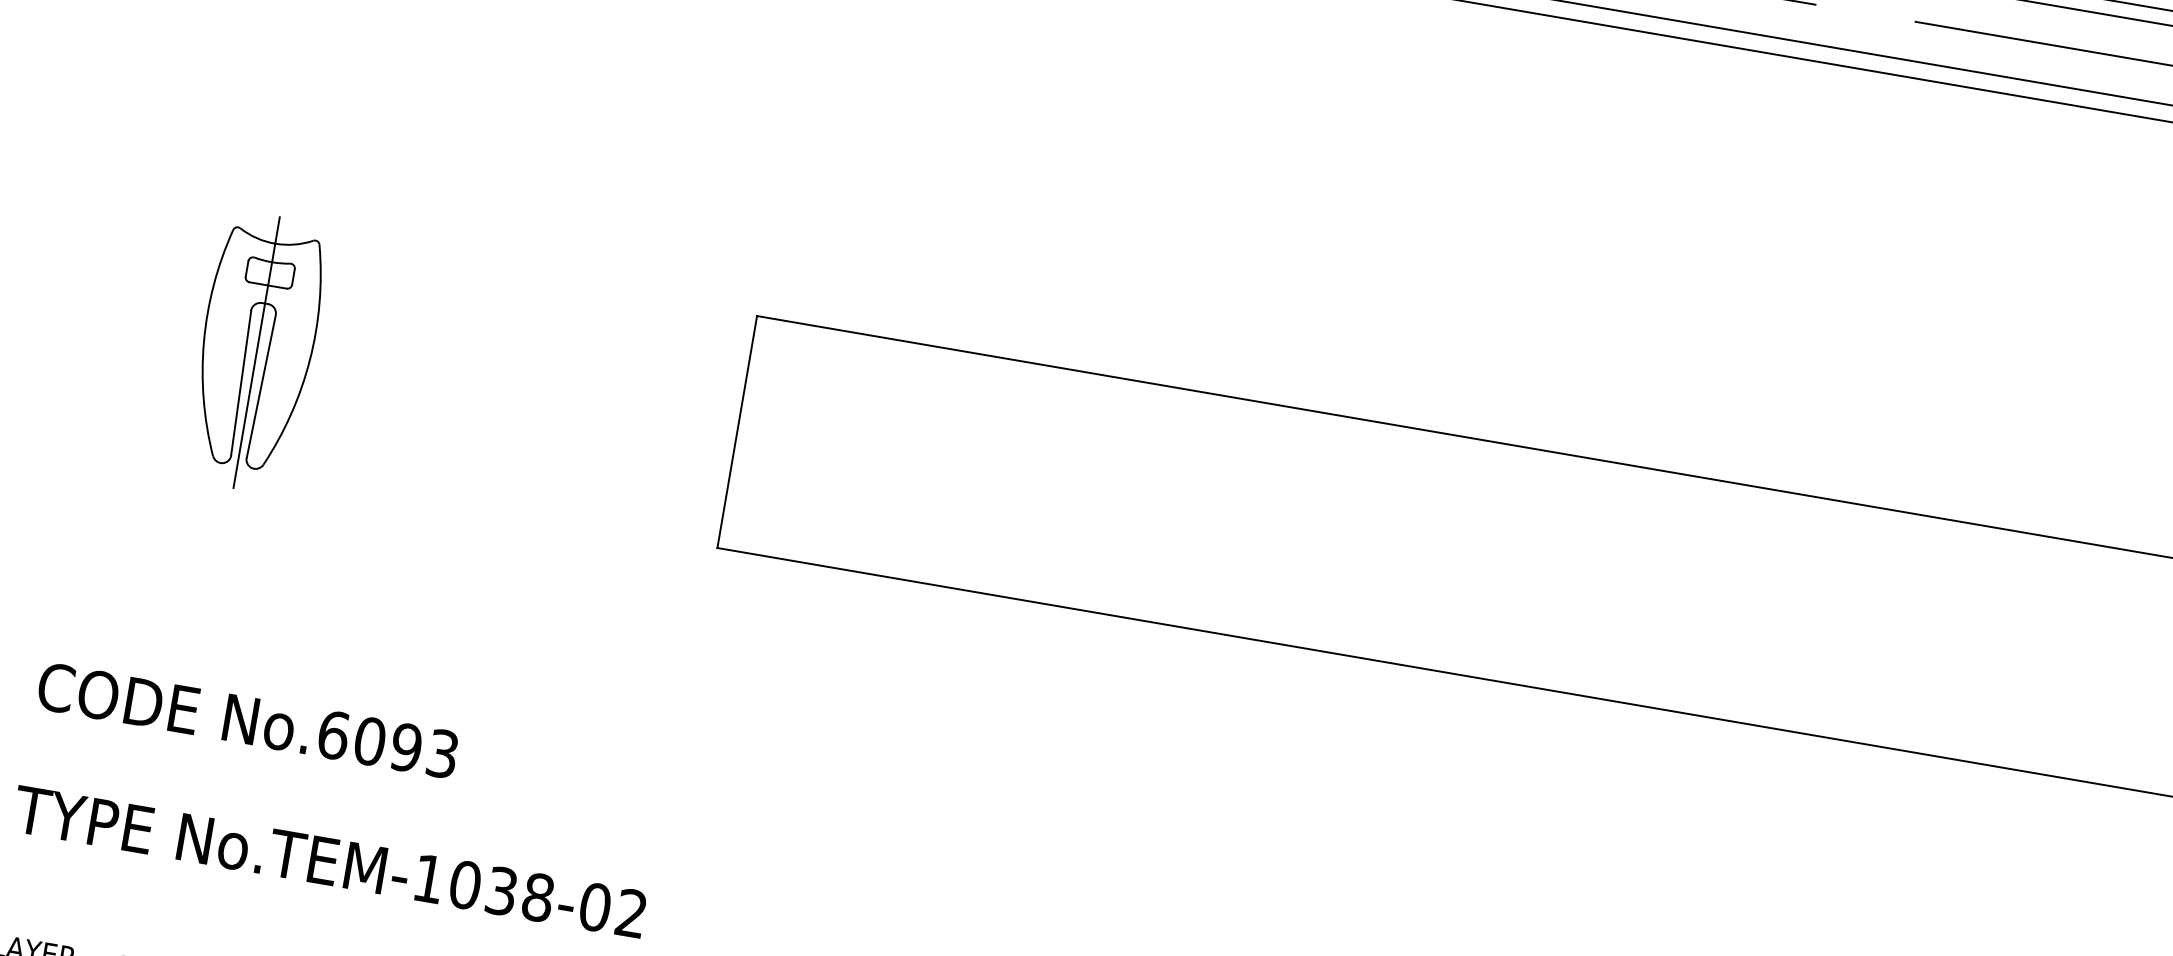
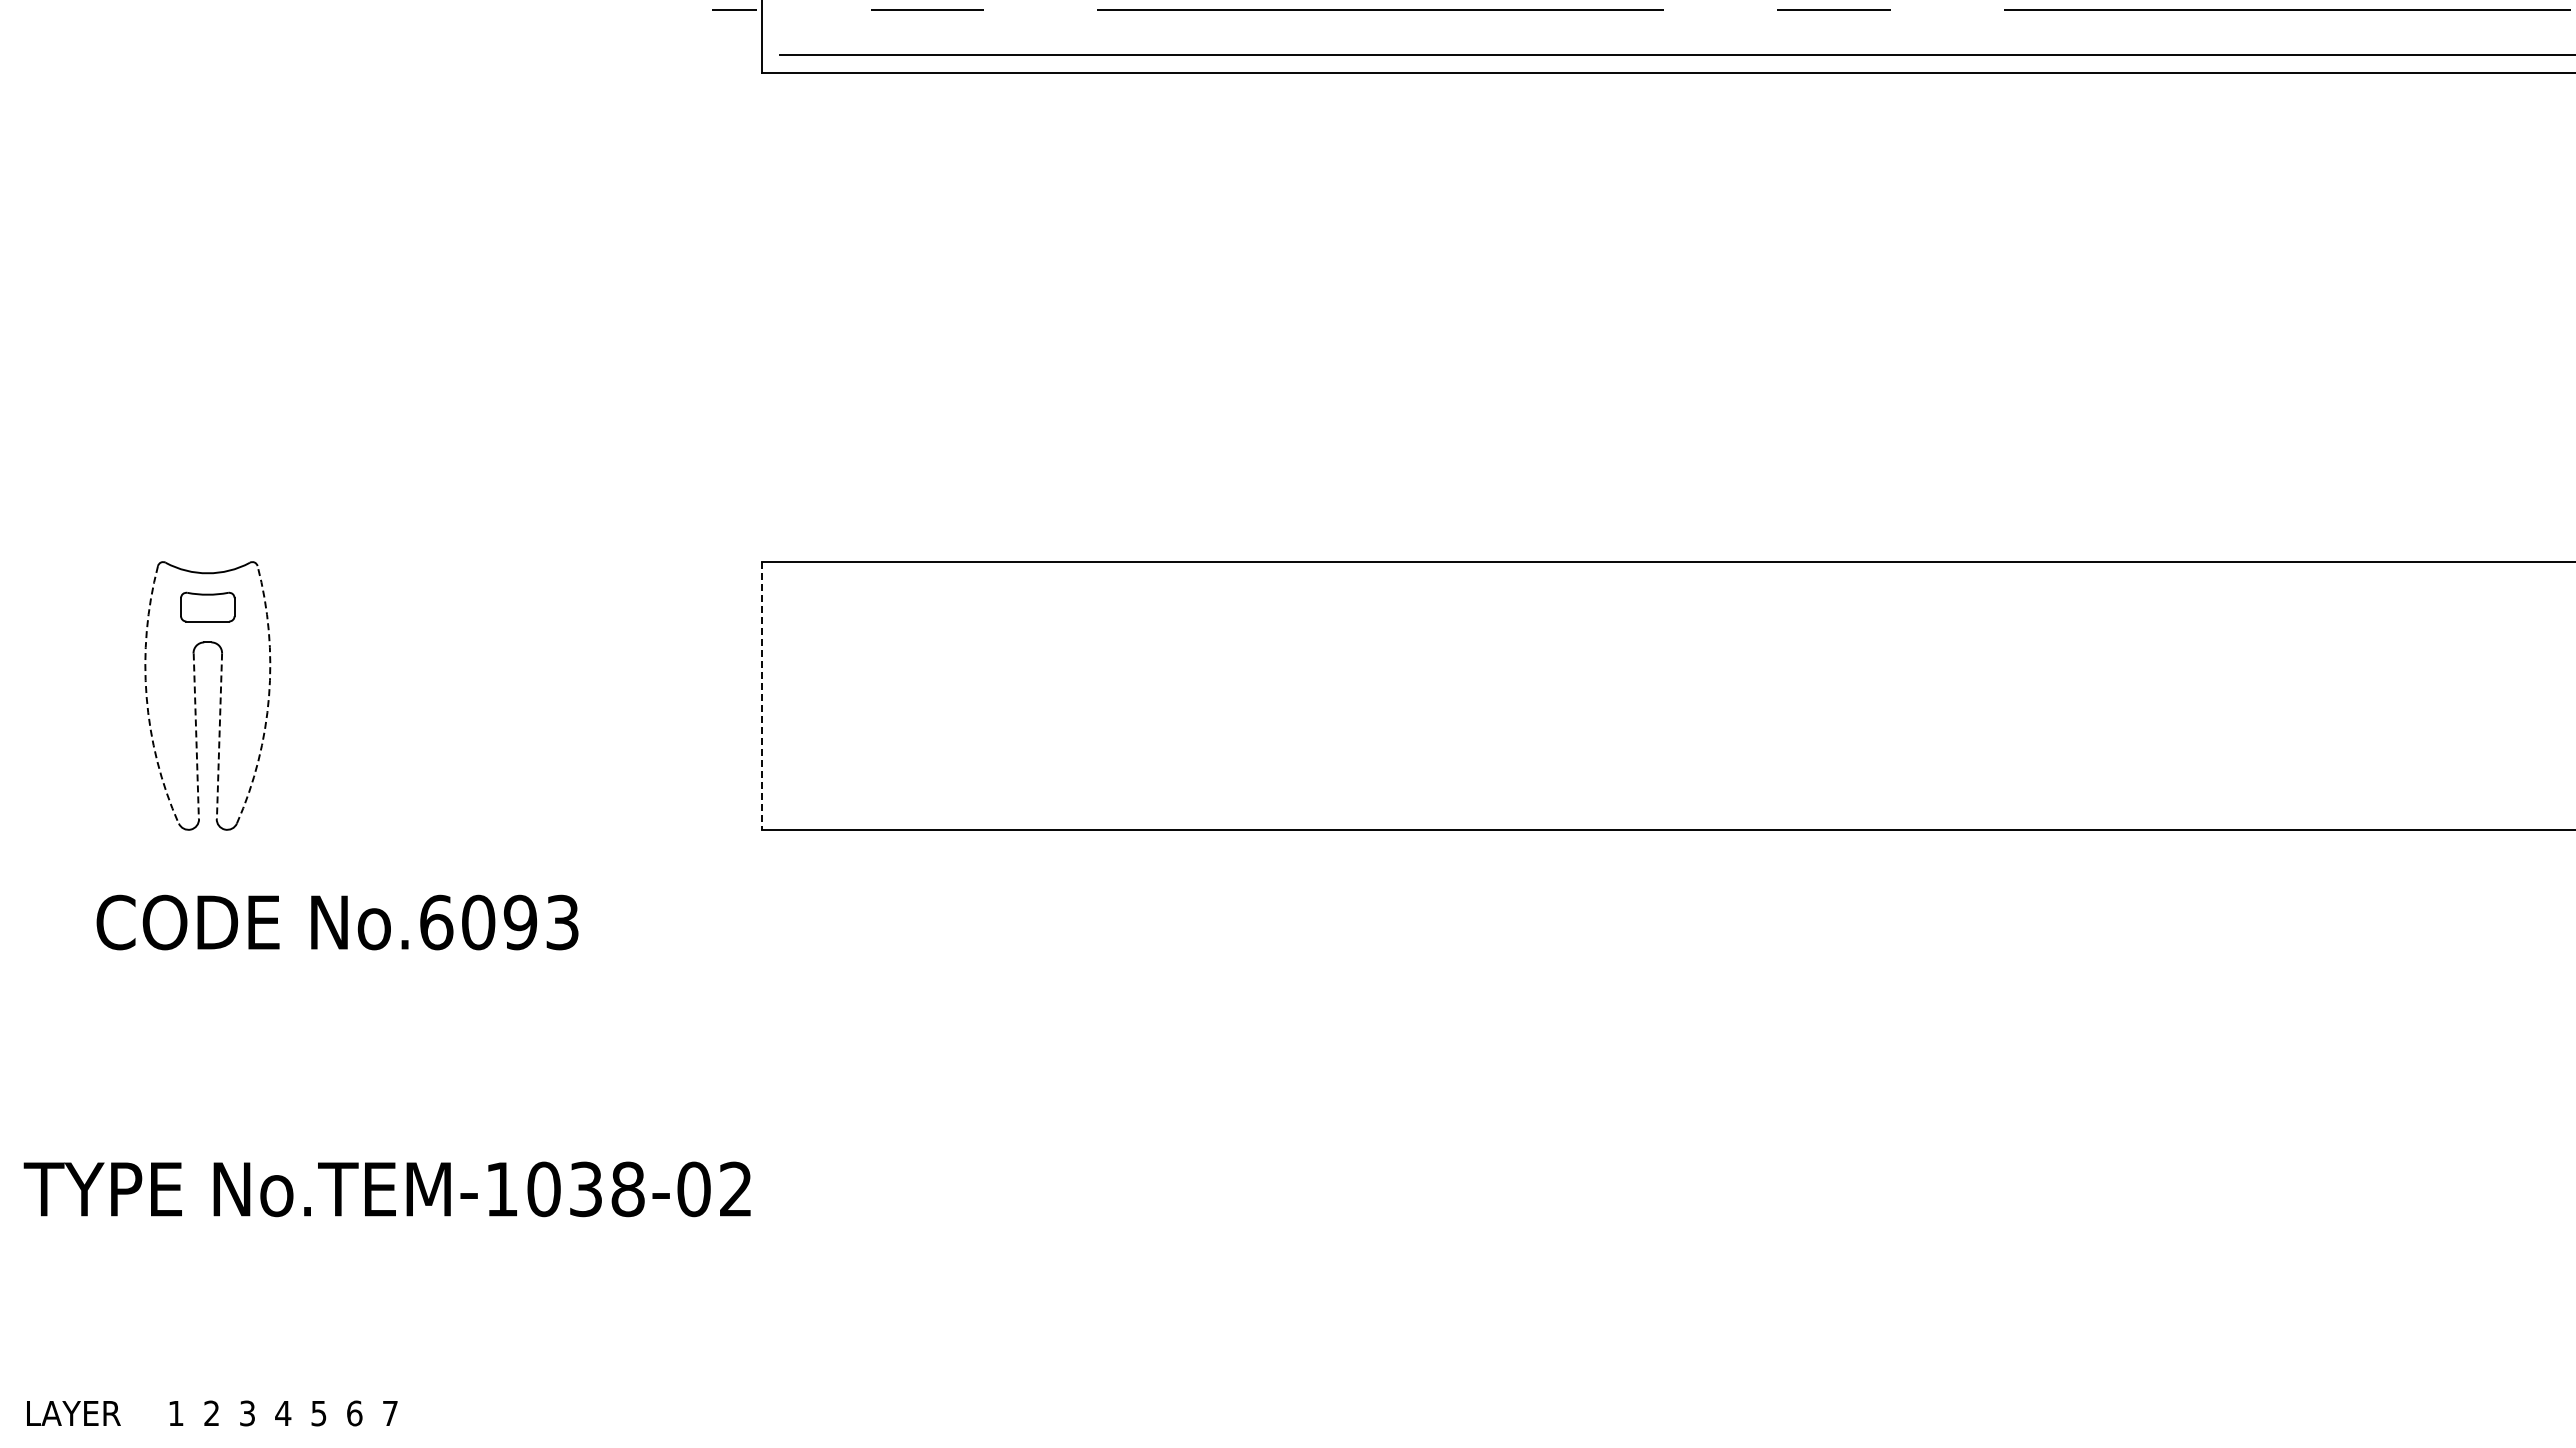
arc: (203, 341) -> (146, 696), solid -> dashed
line: (256, 352) -> (207, 698), removed
arc: (310, 359) -> (269, 696), solid -> dashed
line: (241, 383) -> (196, 736), solid -> dashed
line: (261, 386) -> (219, 736), solid -> dashed
line: (737, 431) -> (762, 695), solid -> dashed
text: (247, 720) -> (337, 922), moved
text: (328, 861) -> (386, 1189), moved

